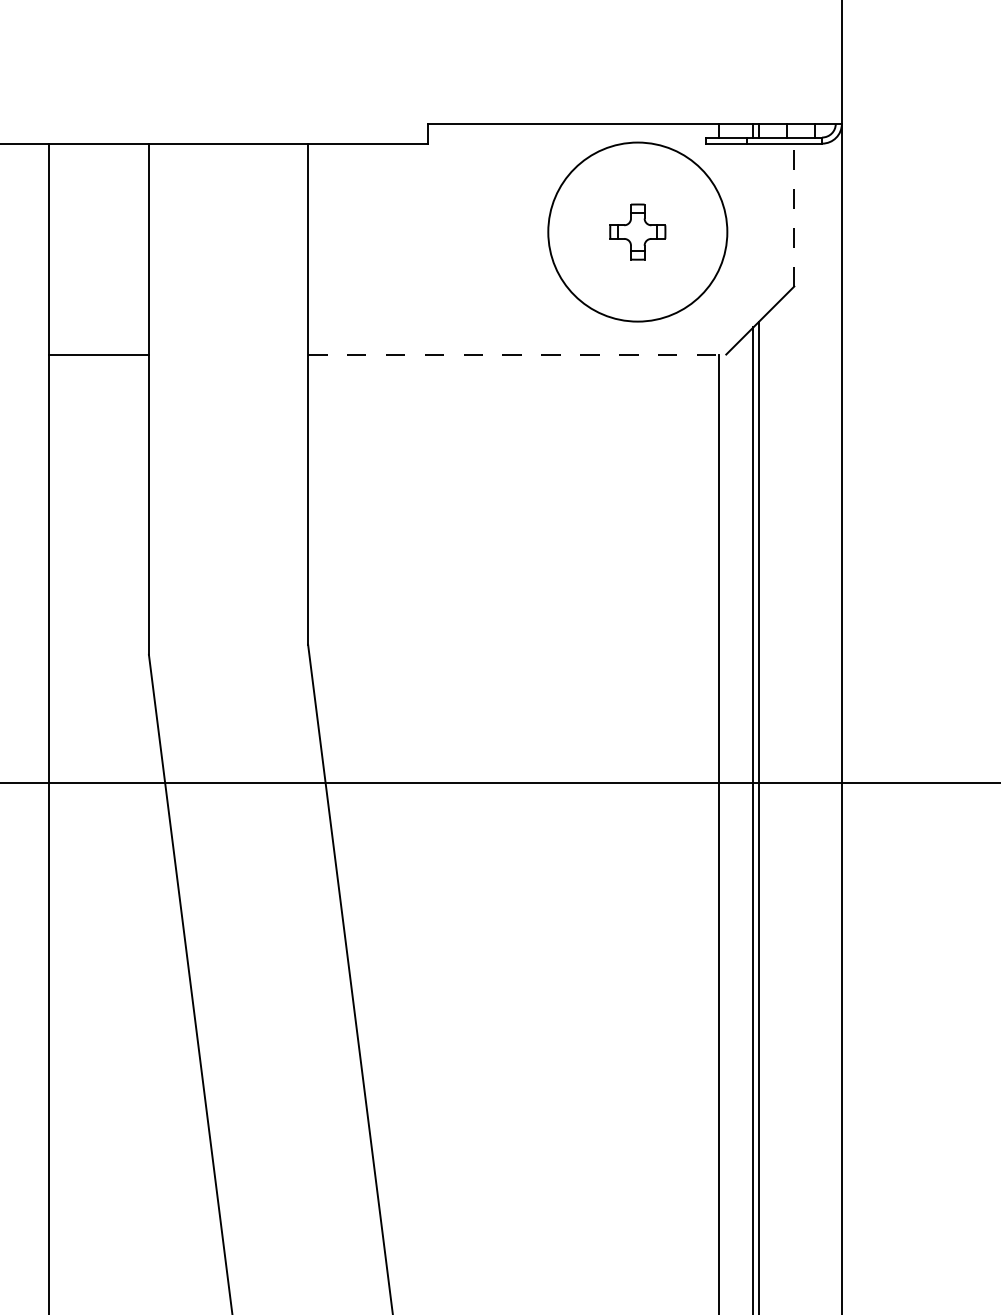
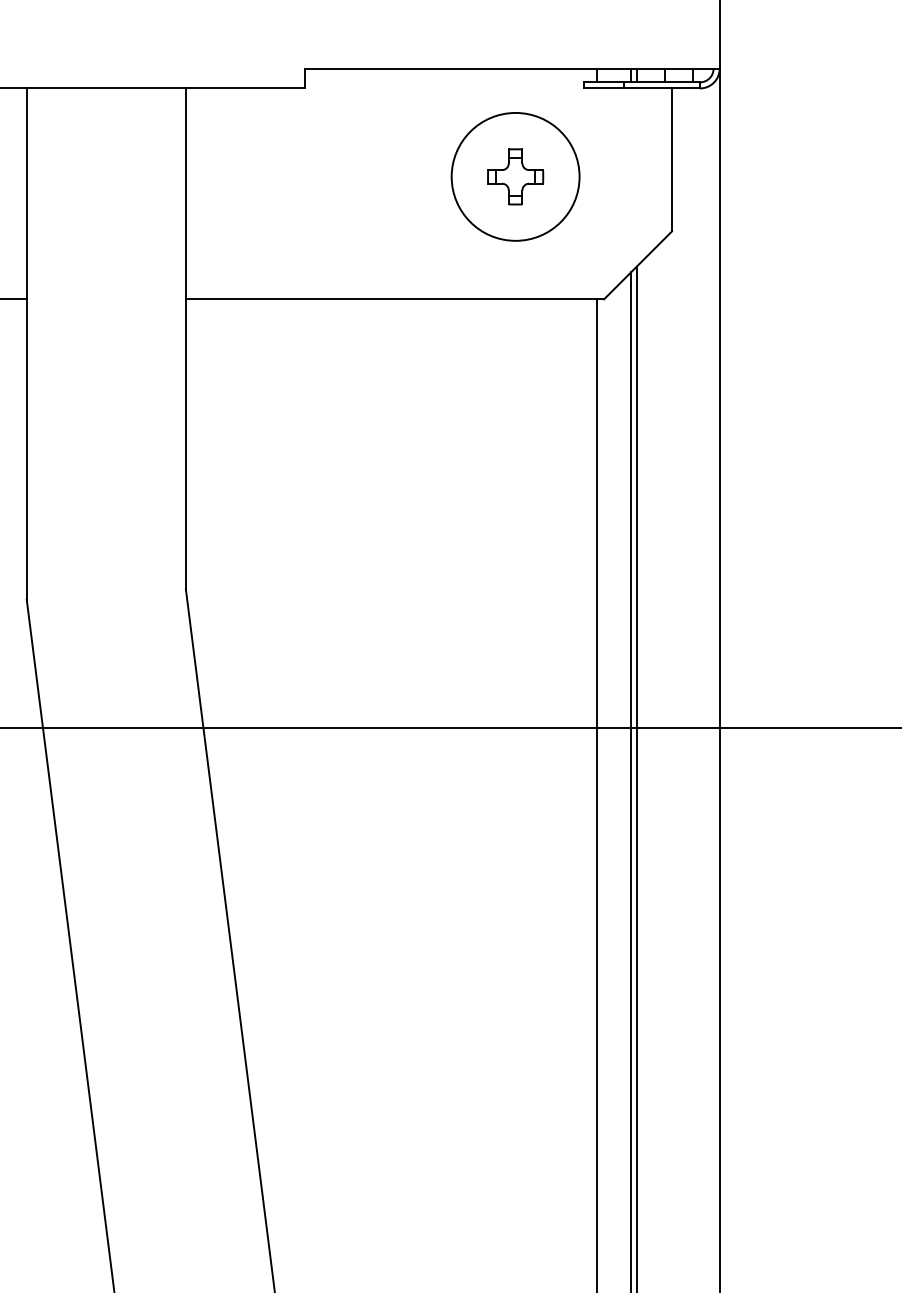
line: (794, 214) -> (672, 159), dashed -> solid
circle: (637, 232) -> (515, 177), size x0.71
line: (517, 354) -> (395, 299), dashed -> solid

